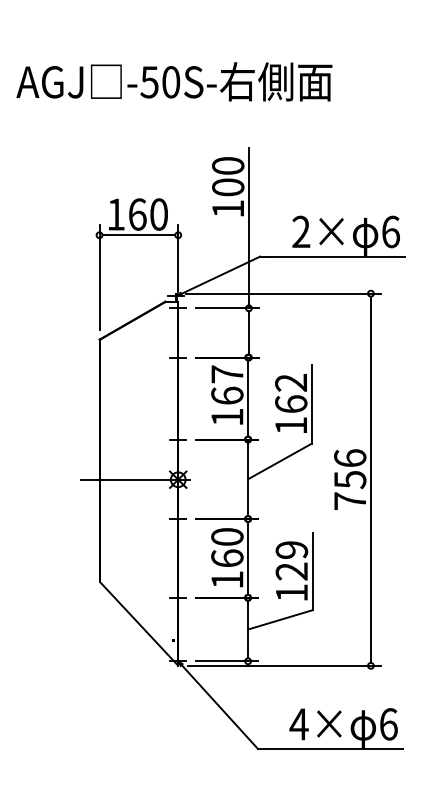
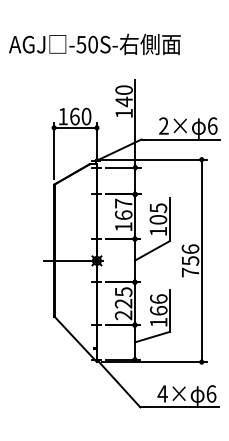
text: (227, 186) -> (123, 101), 100 -> 140
text: (291, 392) -> (158, 213), 162 -> 105
text: (227, 558) -> (123, 303), 160 -> 225
text: (291, 559) -> (158, 304), 129 -> 166

